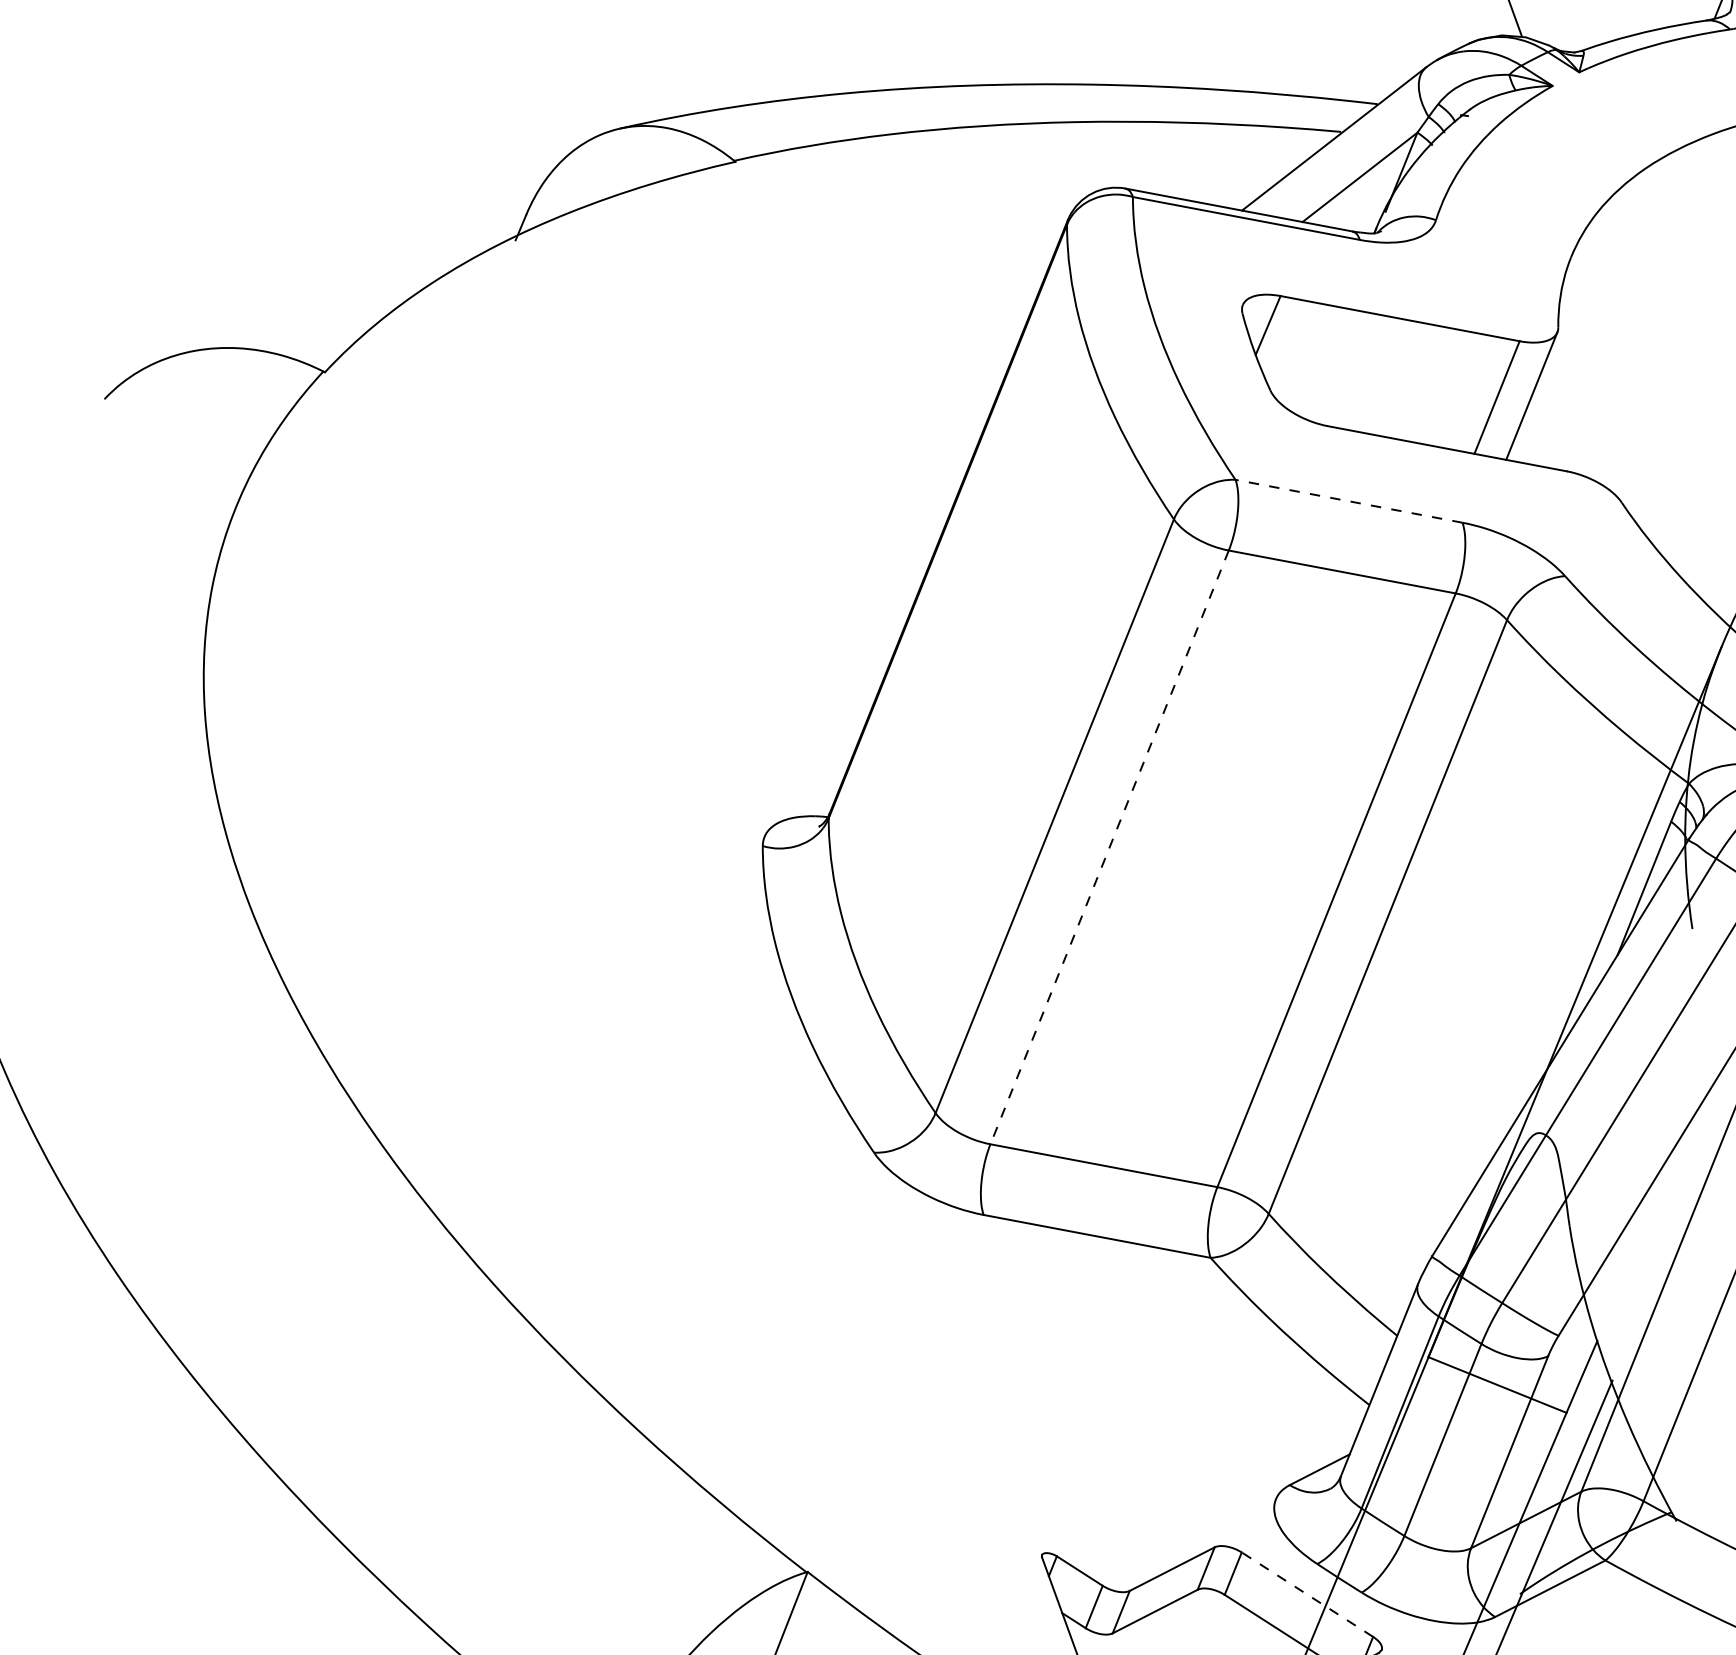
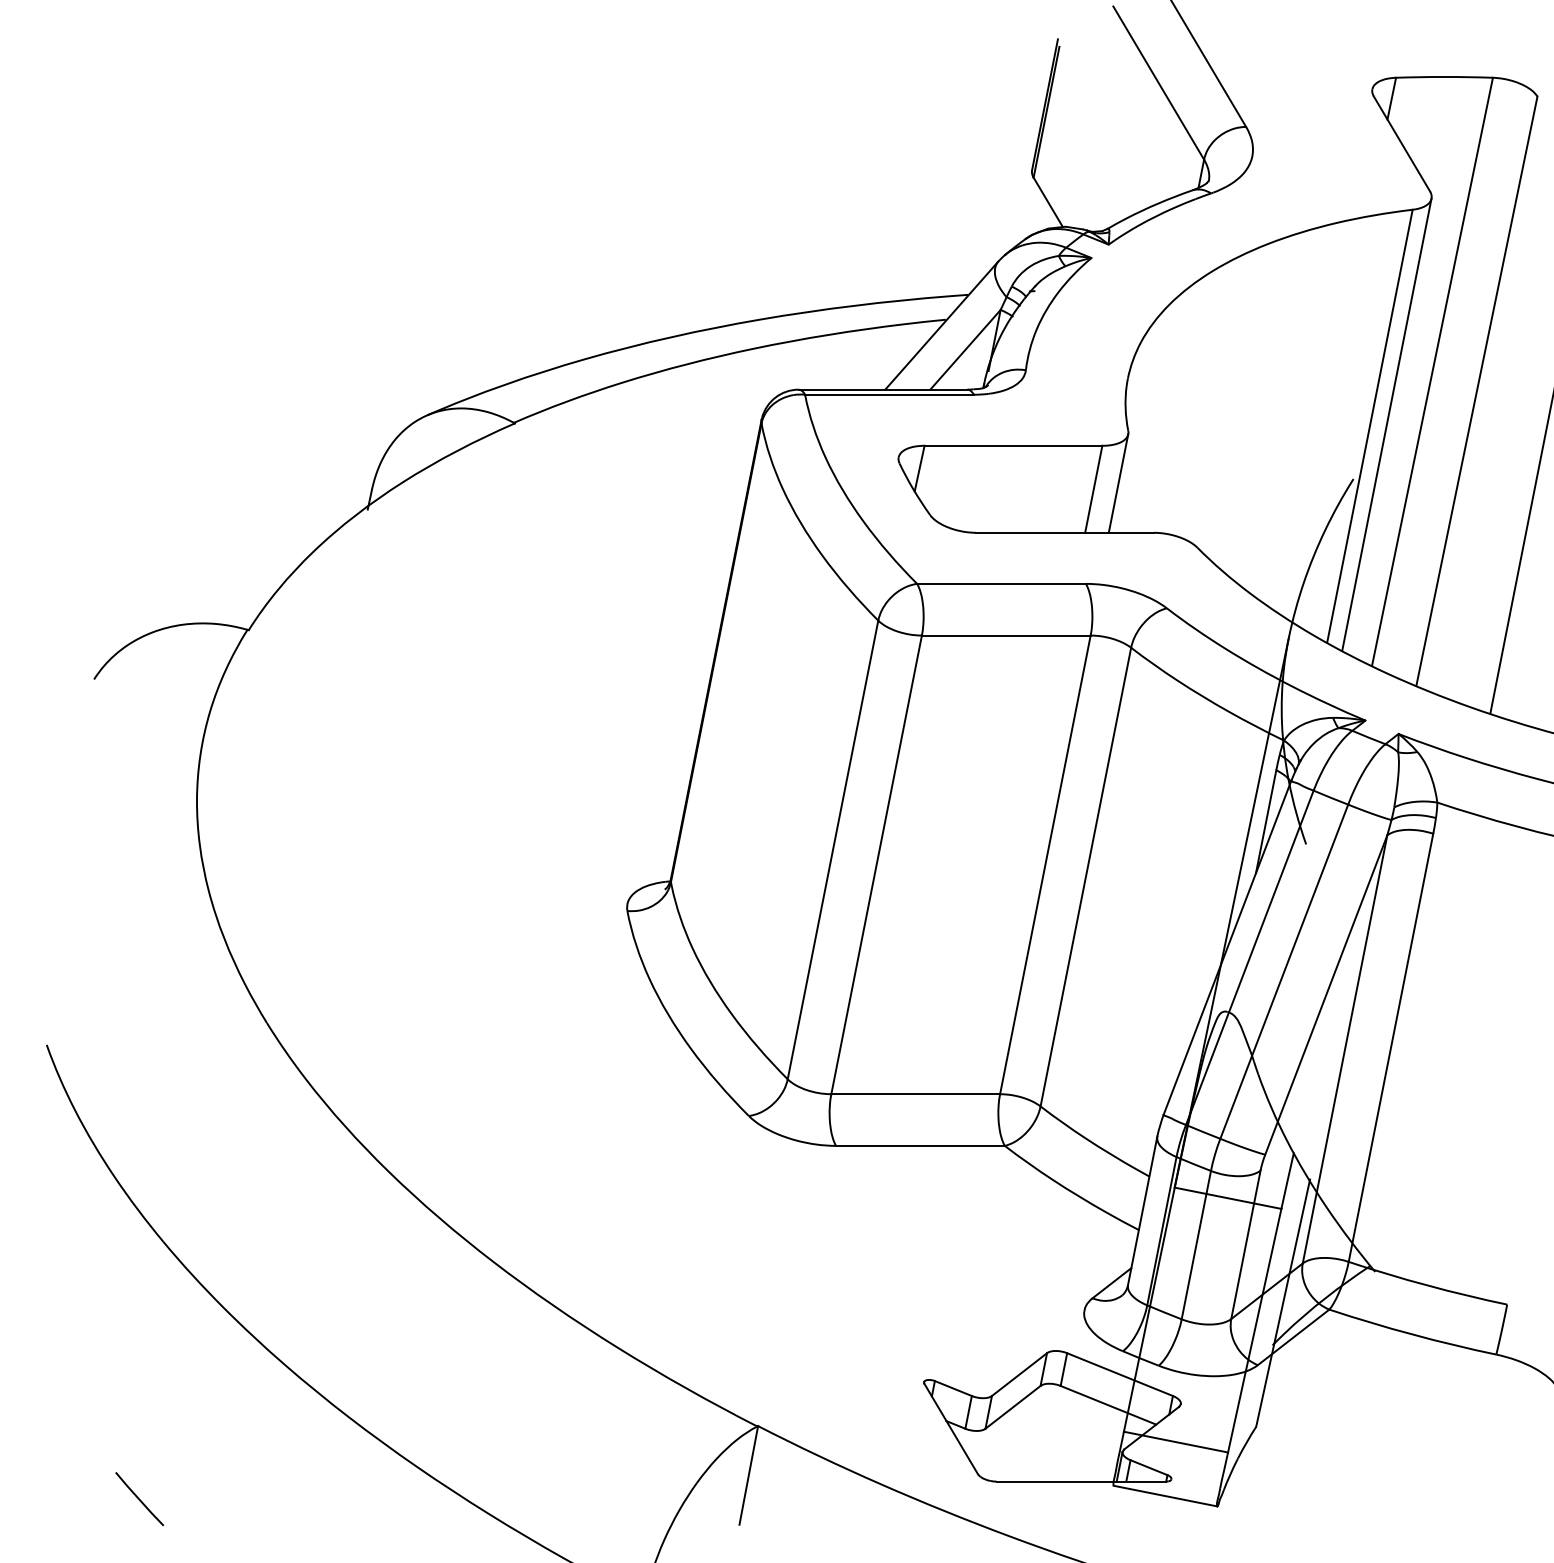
line: (1349, 500) -> (1001, 583), dashed -> solid
line: (1109, 846) -> (876, 864), dashed -> solid
line: (1306, 1594) -> (1119, 1374), dashed -> solid

